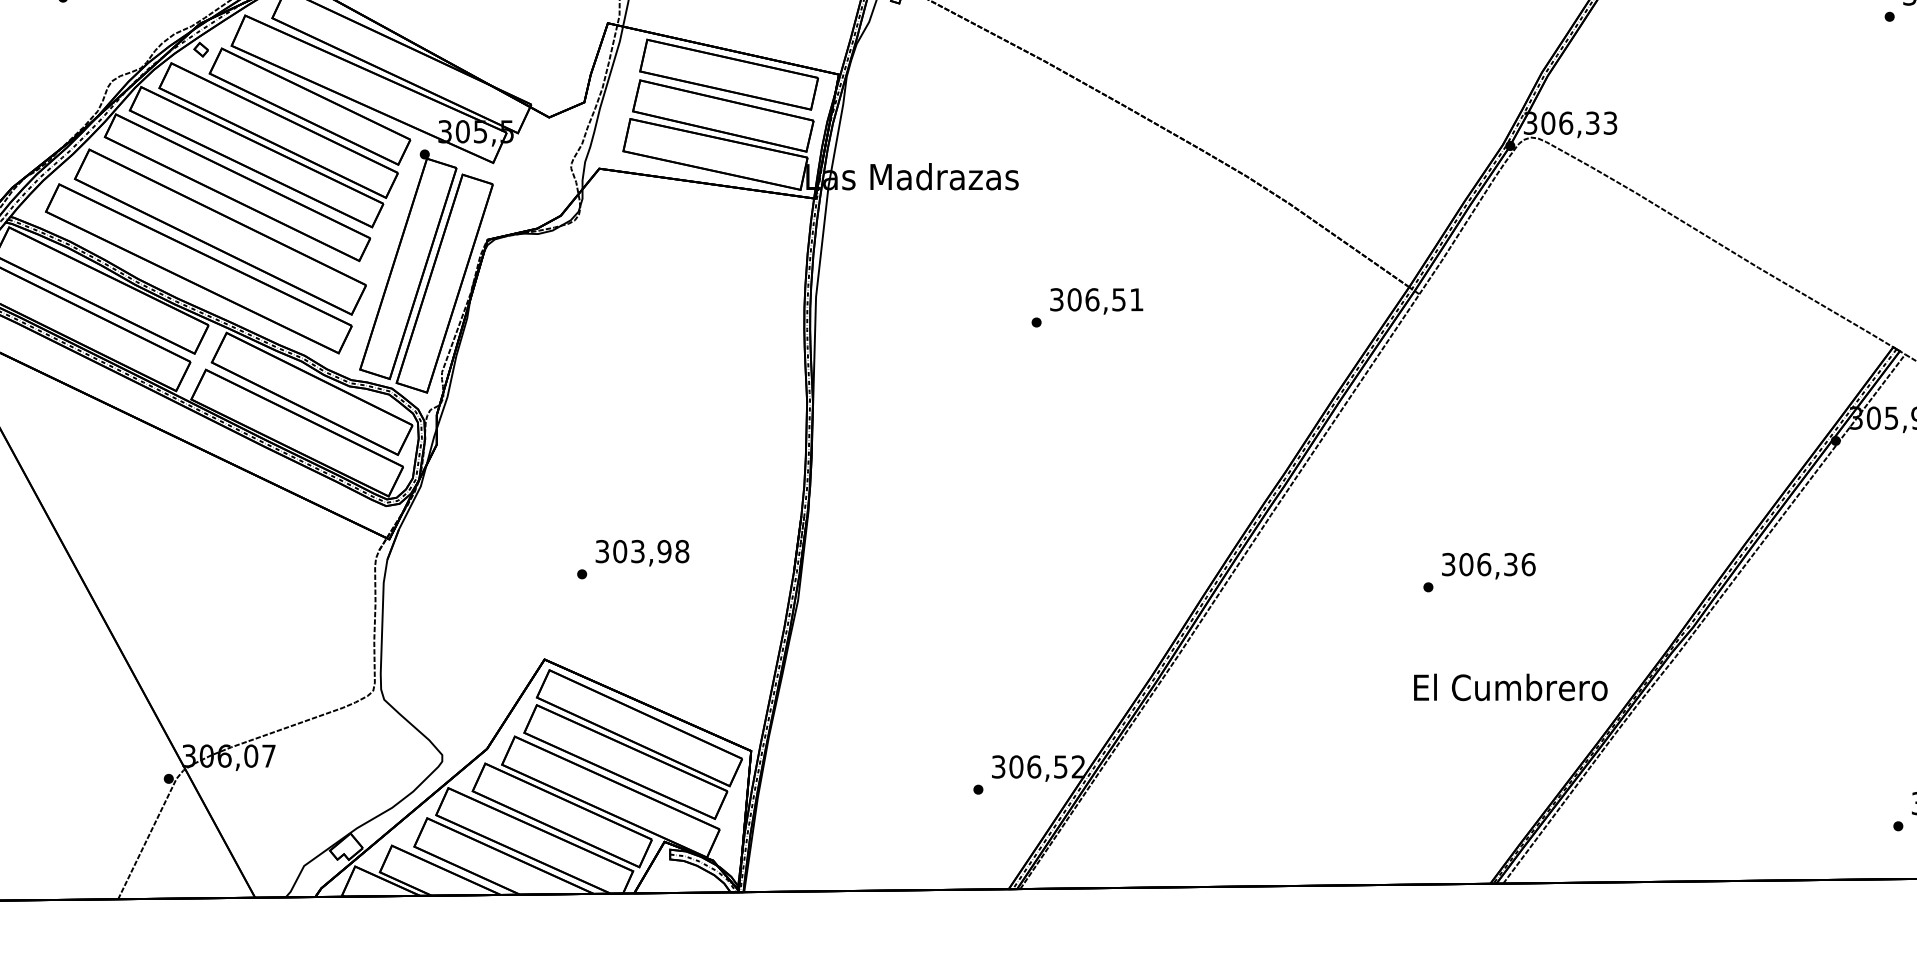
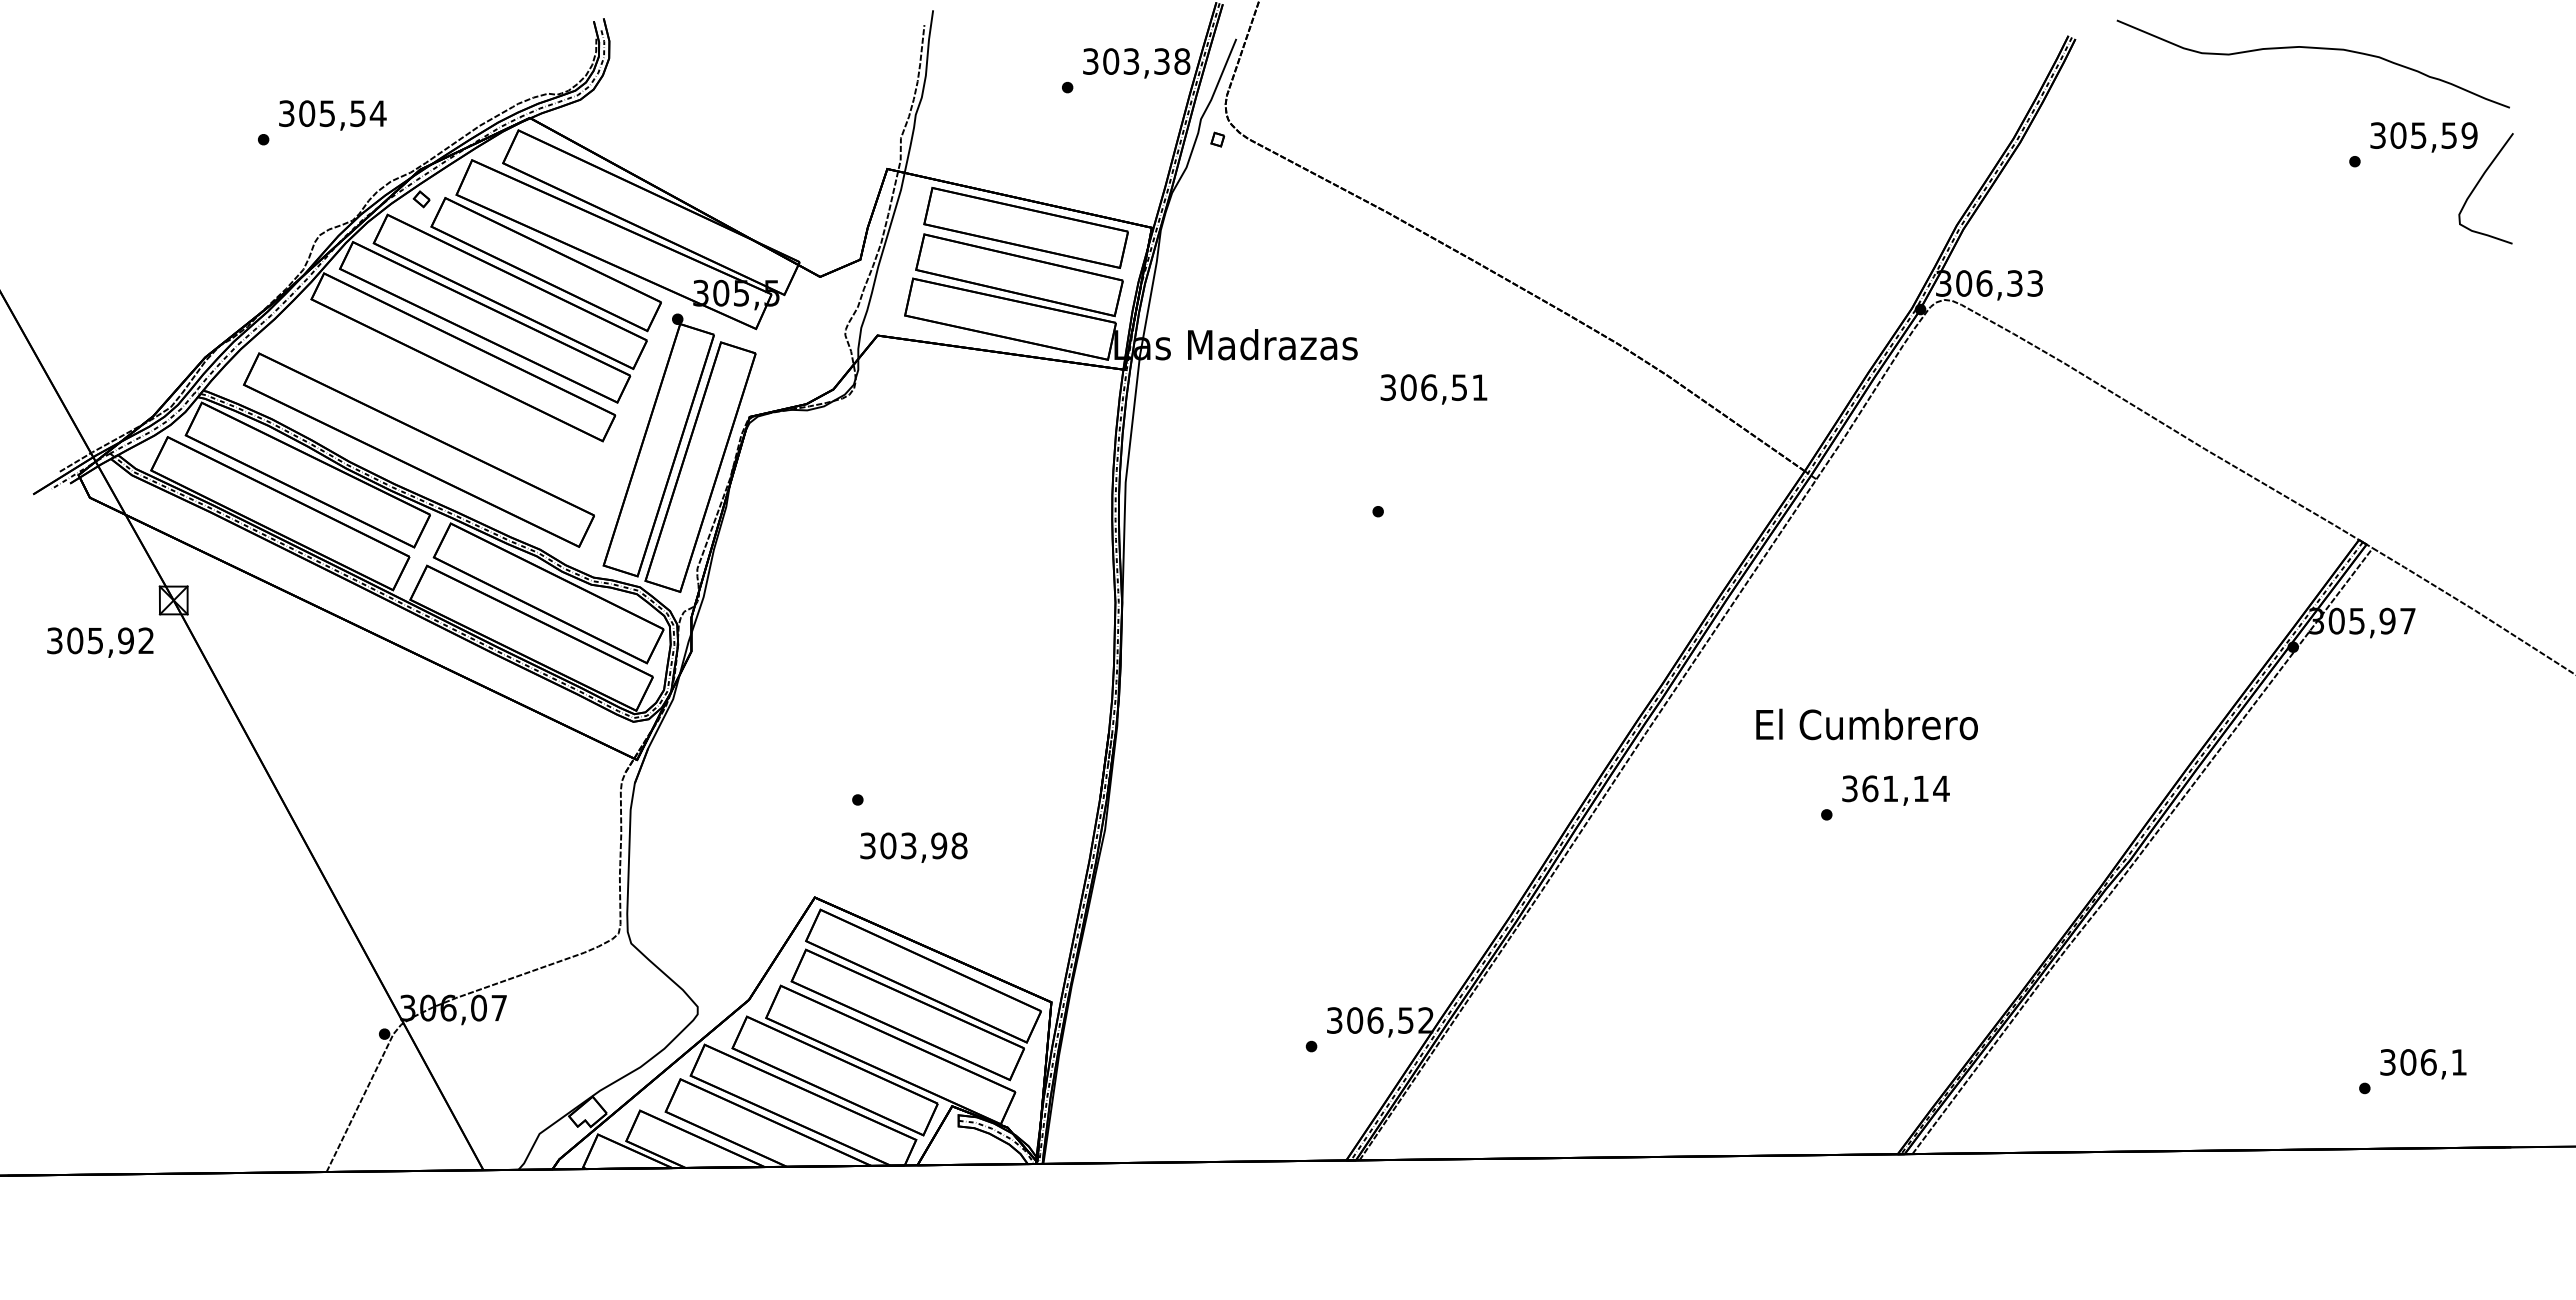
part: (220, 231) -> (443, 407), removed
text: (1096, 301) -> (1433, 389), moved
text: (642, 552) -> (913, 847), moved
text: (1497, 564) -> (1905, 788), 306,36 -> 361,14
text: (1510, 687) -> (1866, 724), moved

